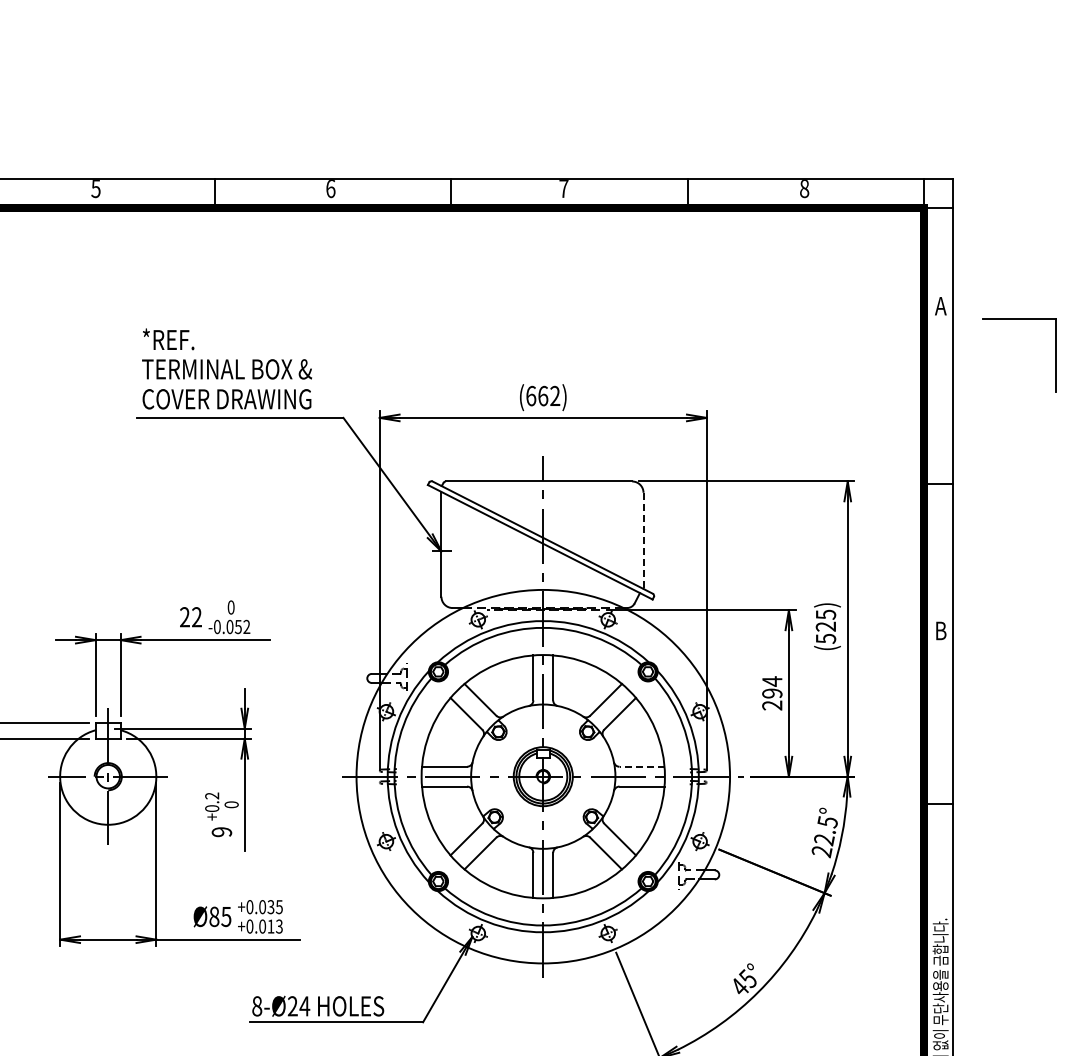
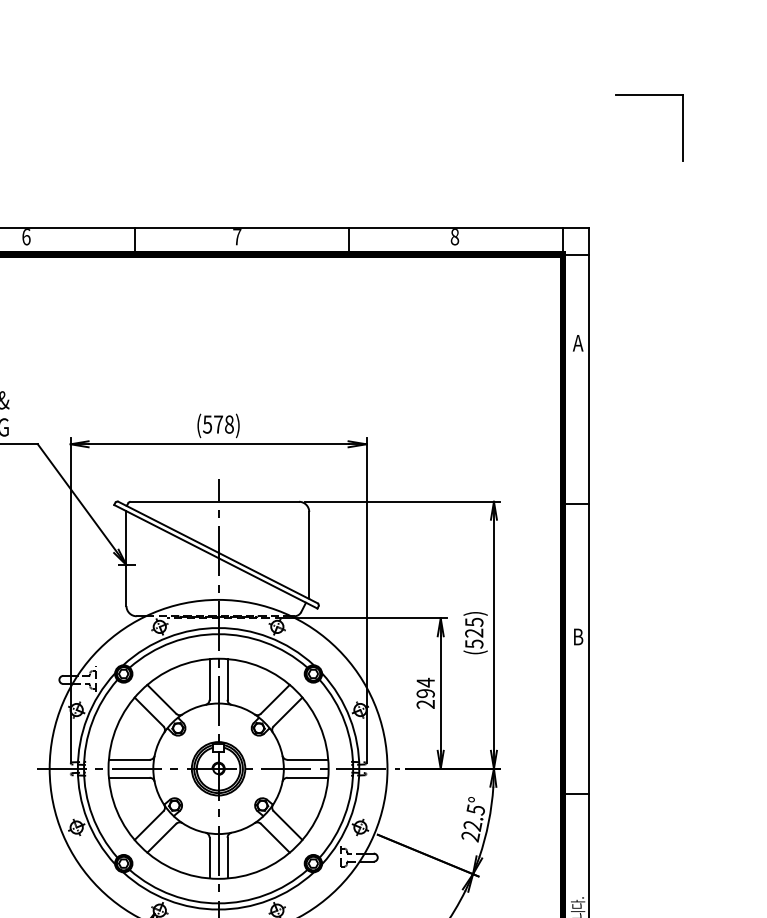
part: (1019, 319) -> (649, 95), moved
text: (543, 395) -> (218, 424), (662) -> (578)
line: (643, 540) -> (309, 555), dashed -> solid
line: (642, 766) -> (308, 759), dashed -> solid

